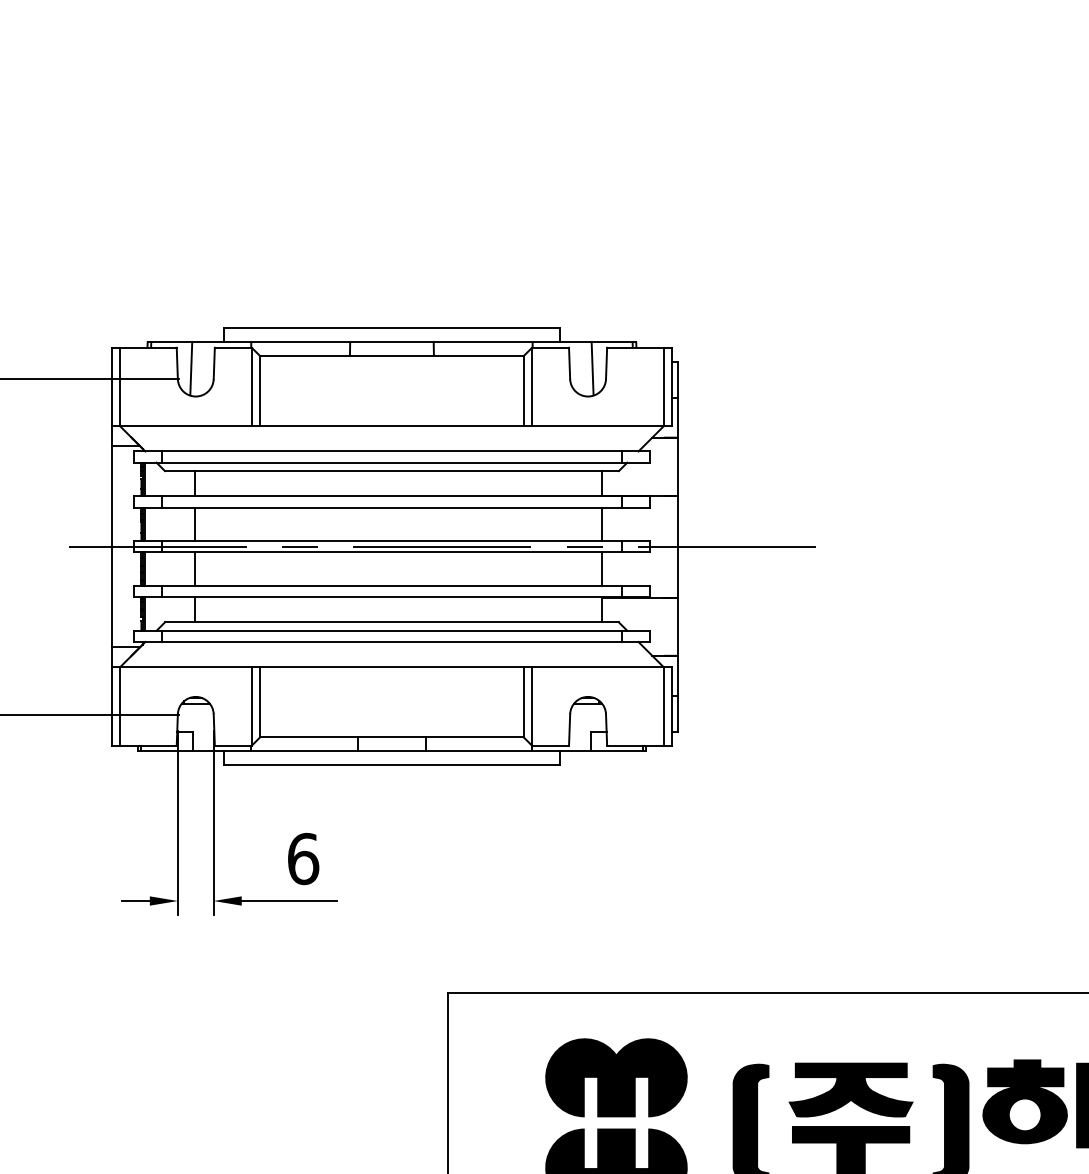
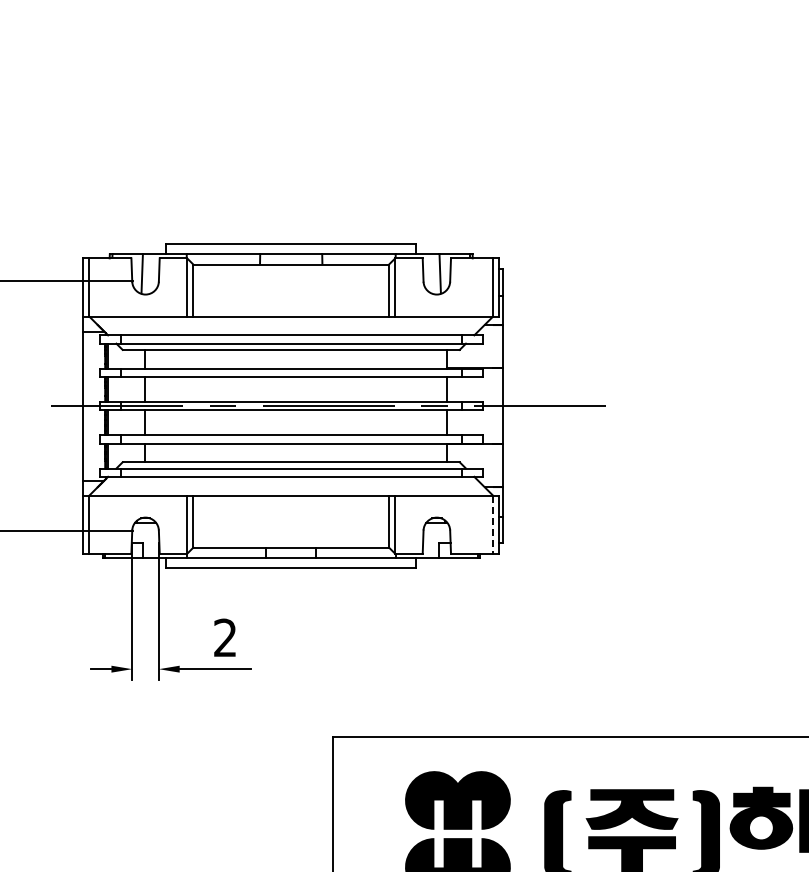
line: (664, 707) -> (493, 525), solid -> dashed
text: (303, 858) -> (225, 637), 6 -> 2

